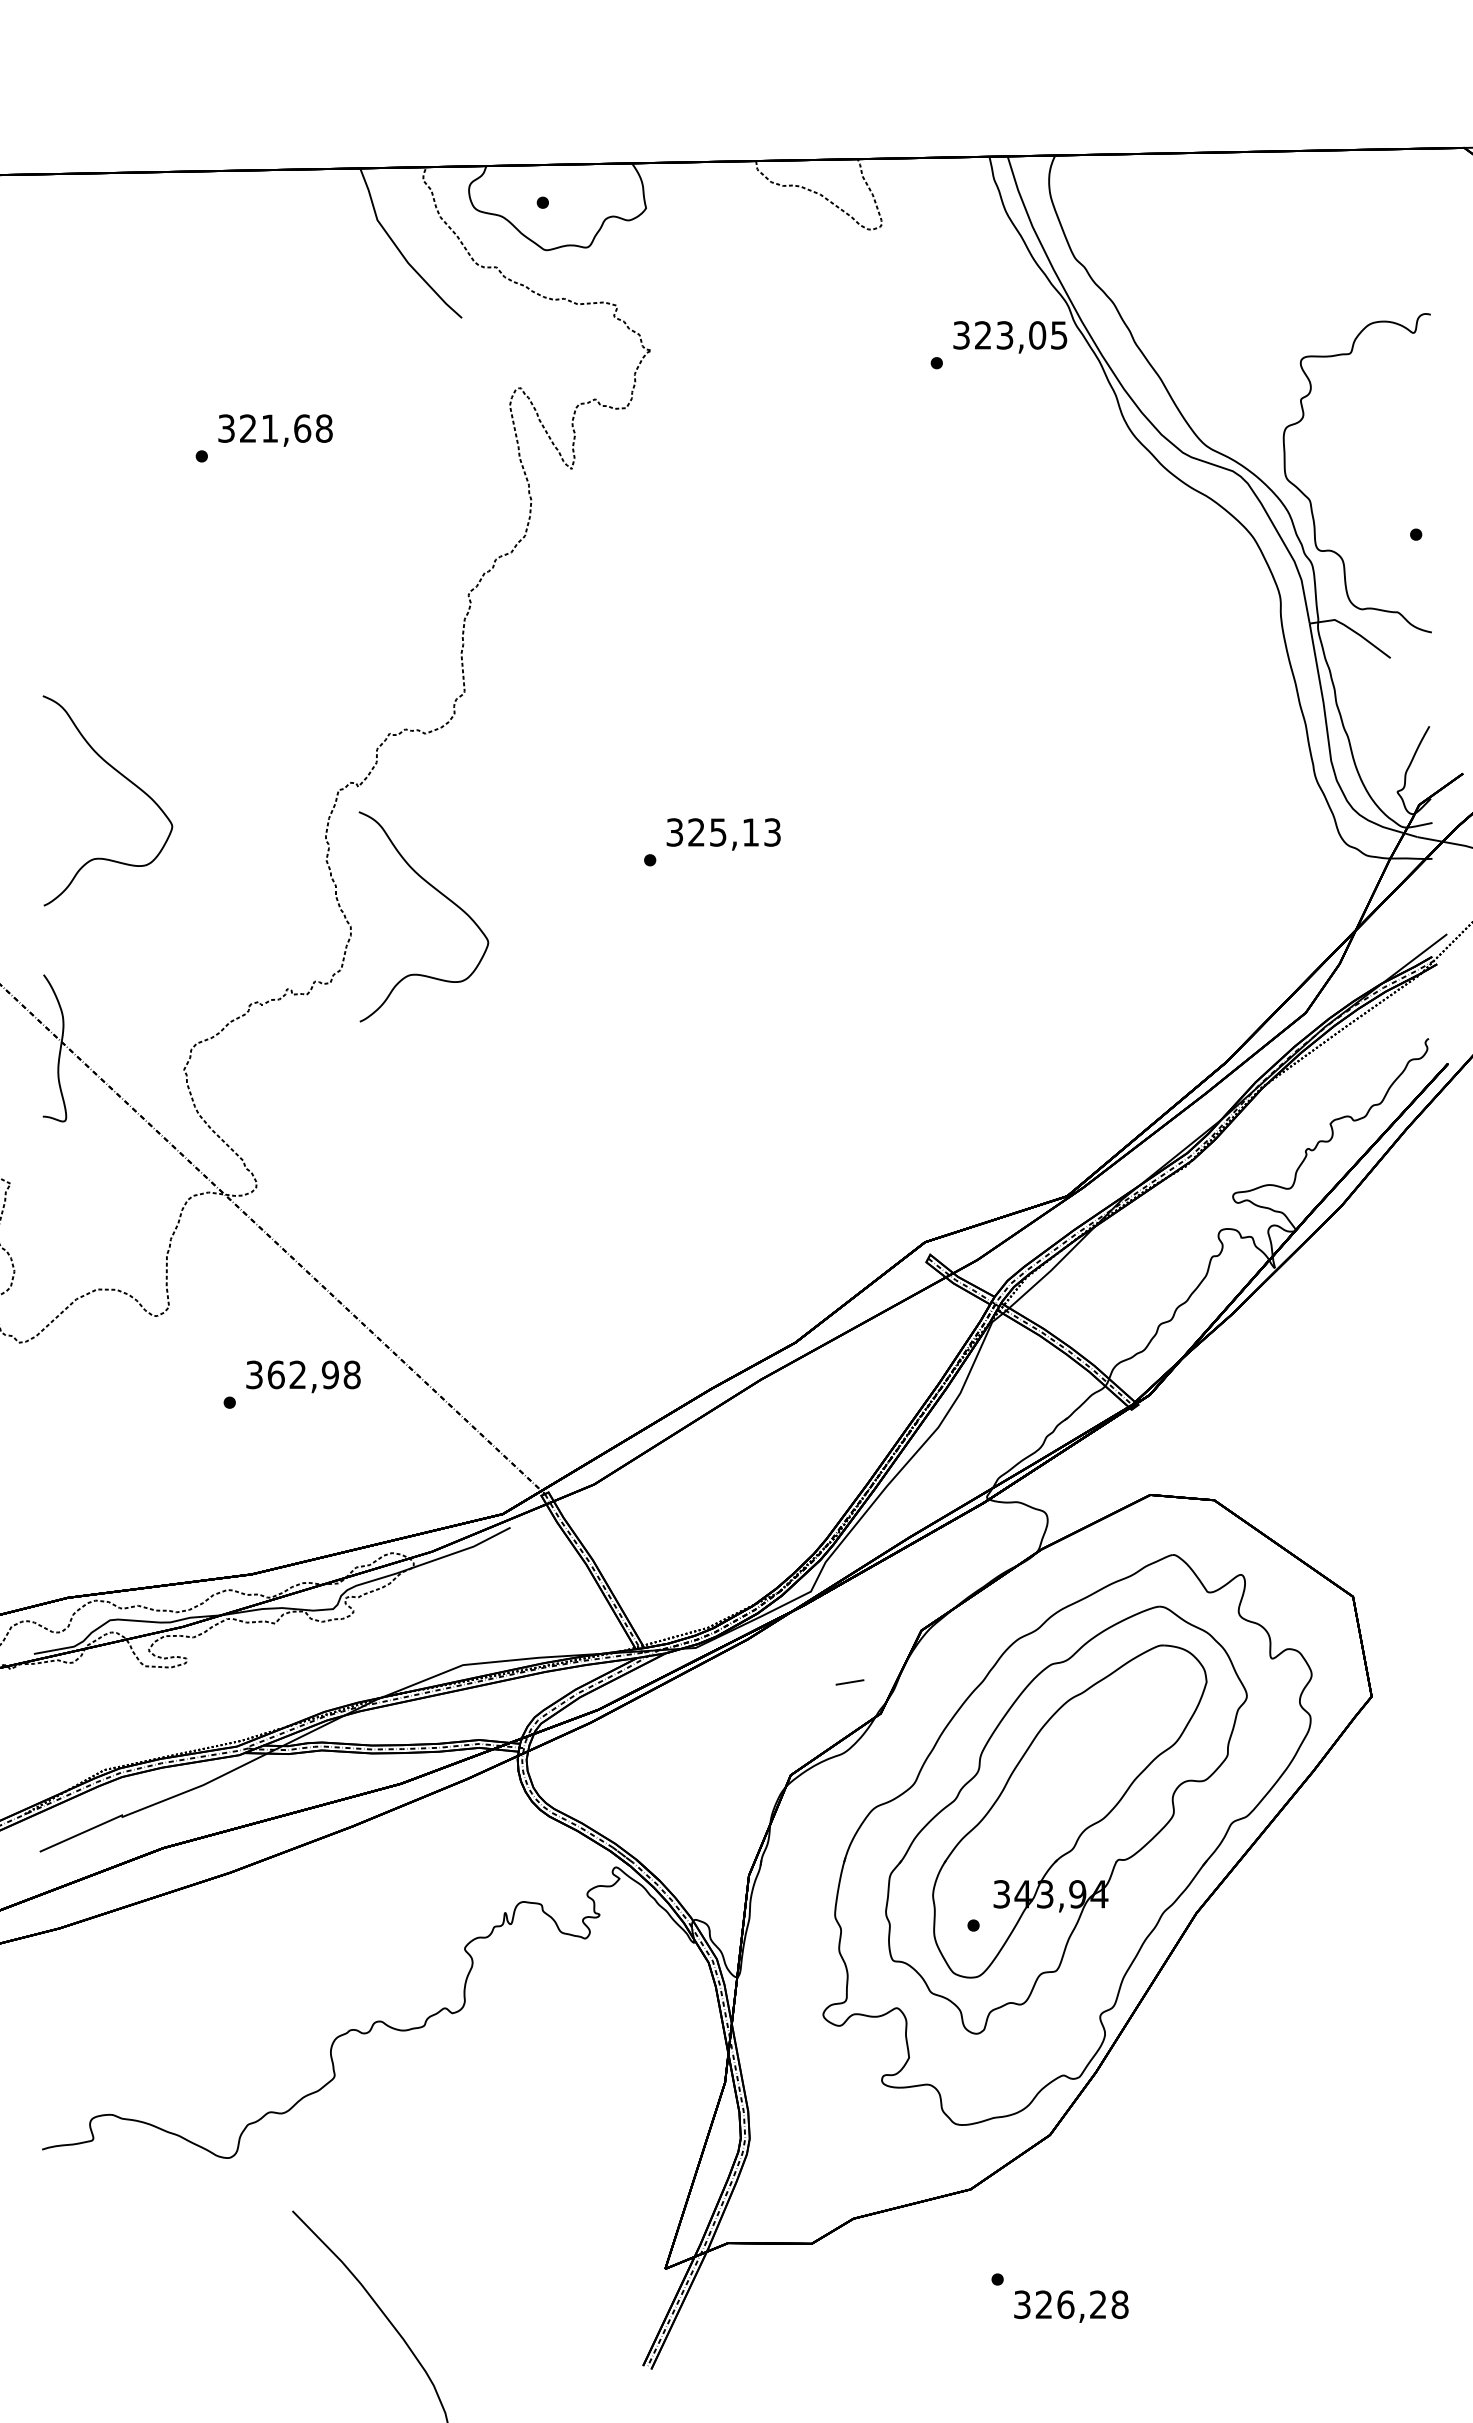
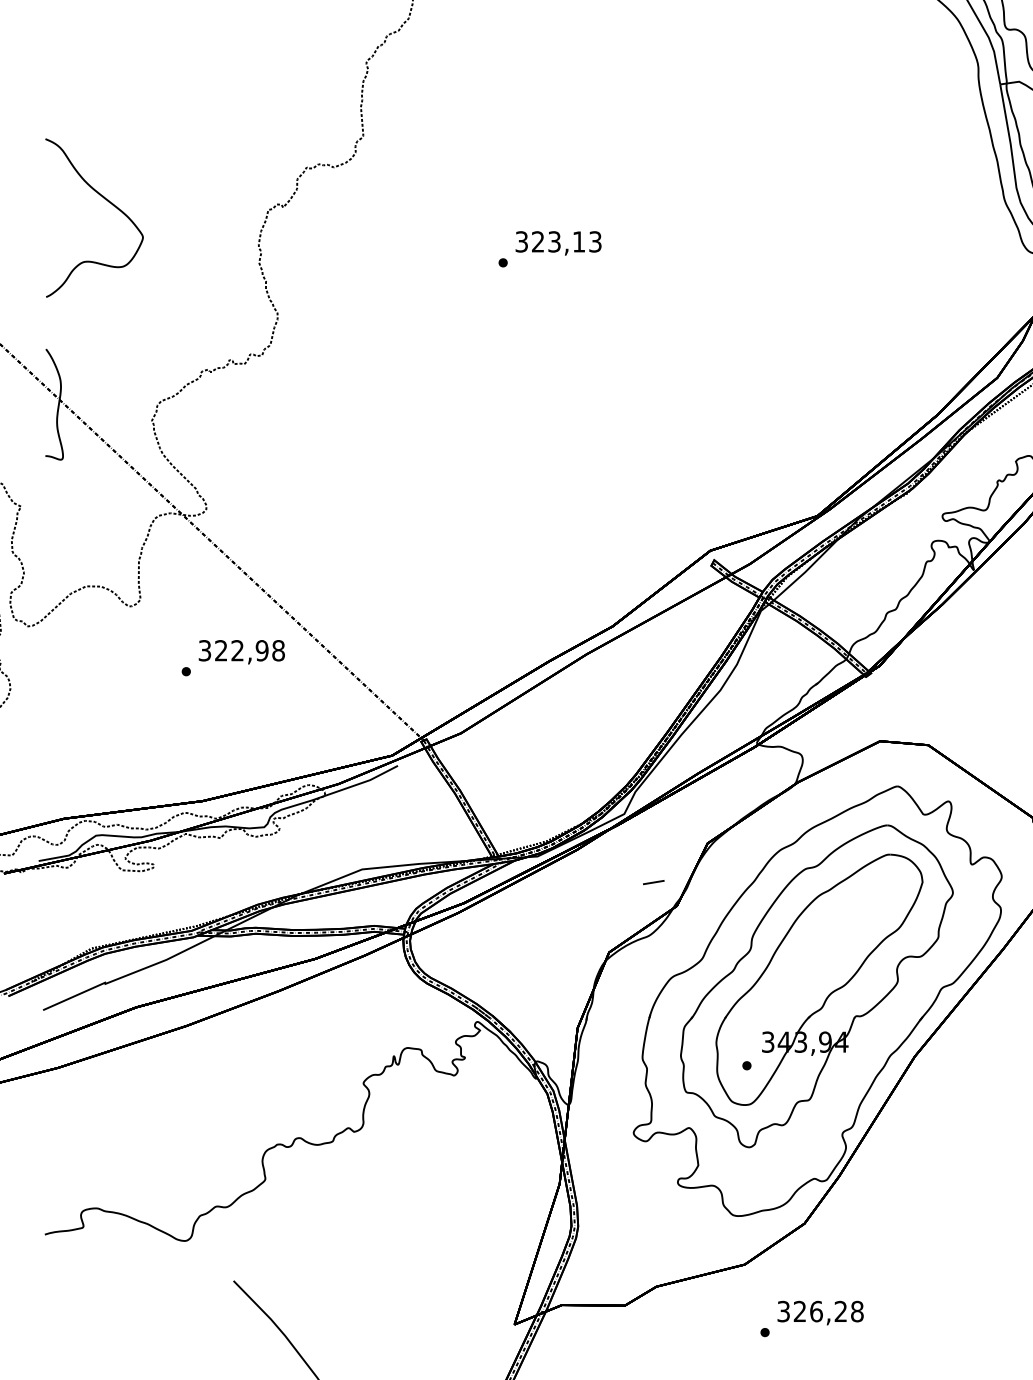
text: (718, 832) -> (554, 241), 325,13 -> 323,13
curve: (439, 893) -> (344, 287), removed
text: (275, 1374) -> (220, 650), 362,98 -> 322,98
text: (1071, 2306) -> (820, 1312), moved

